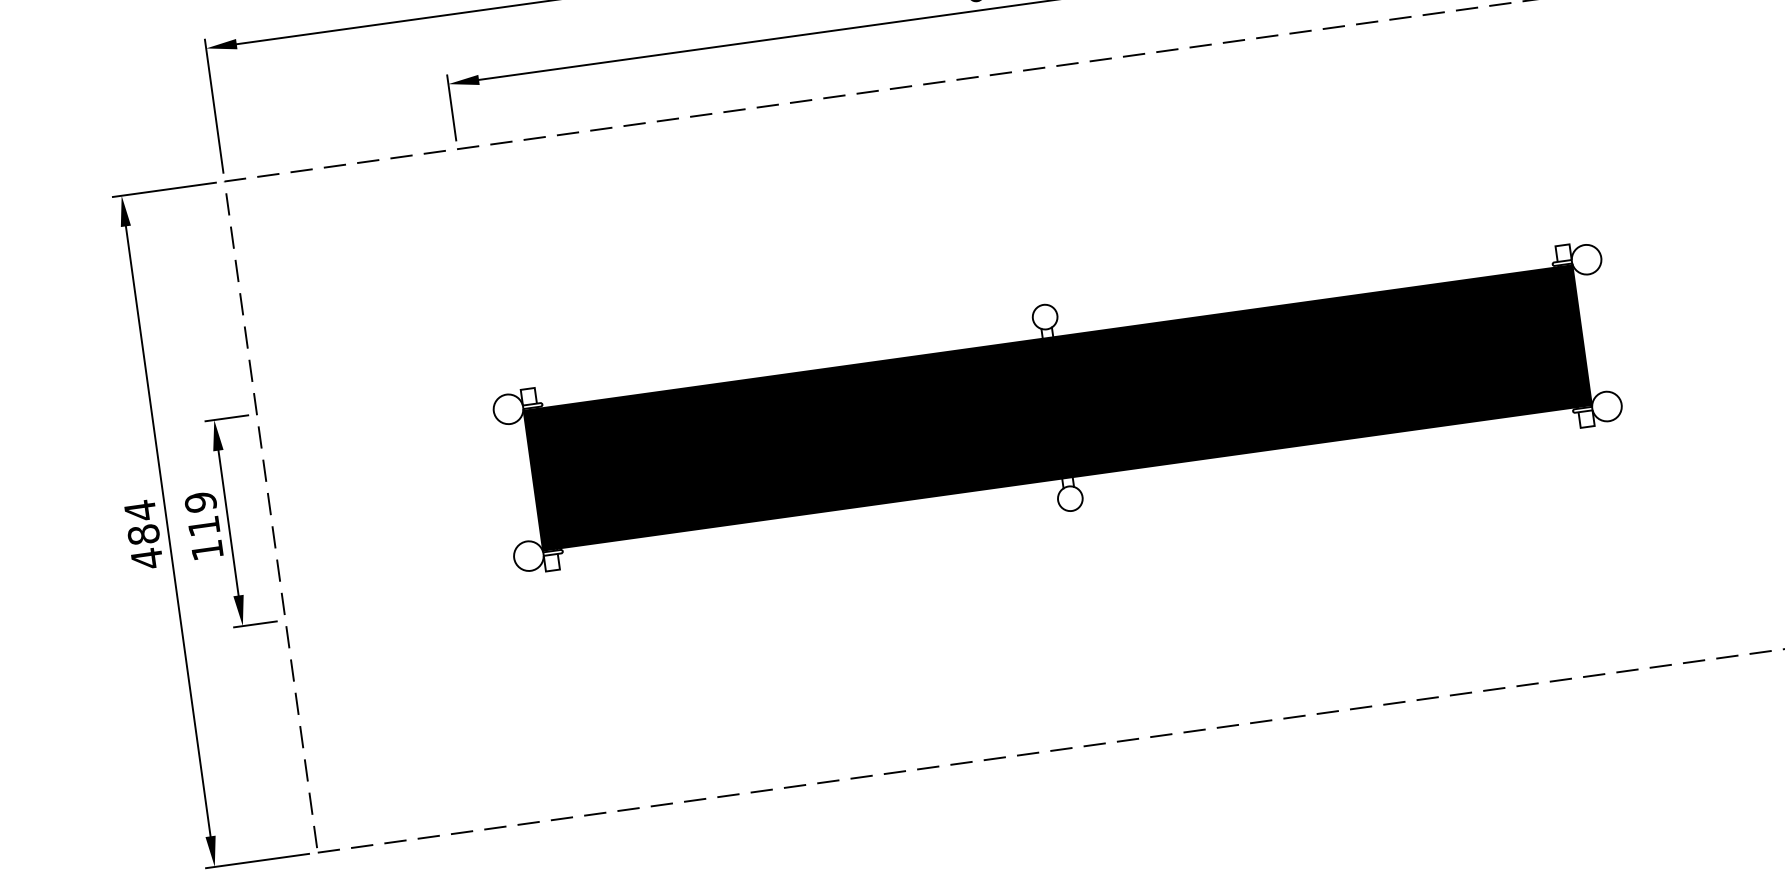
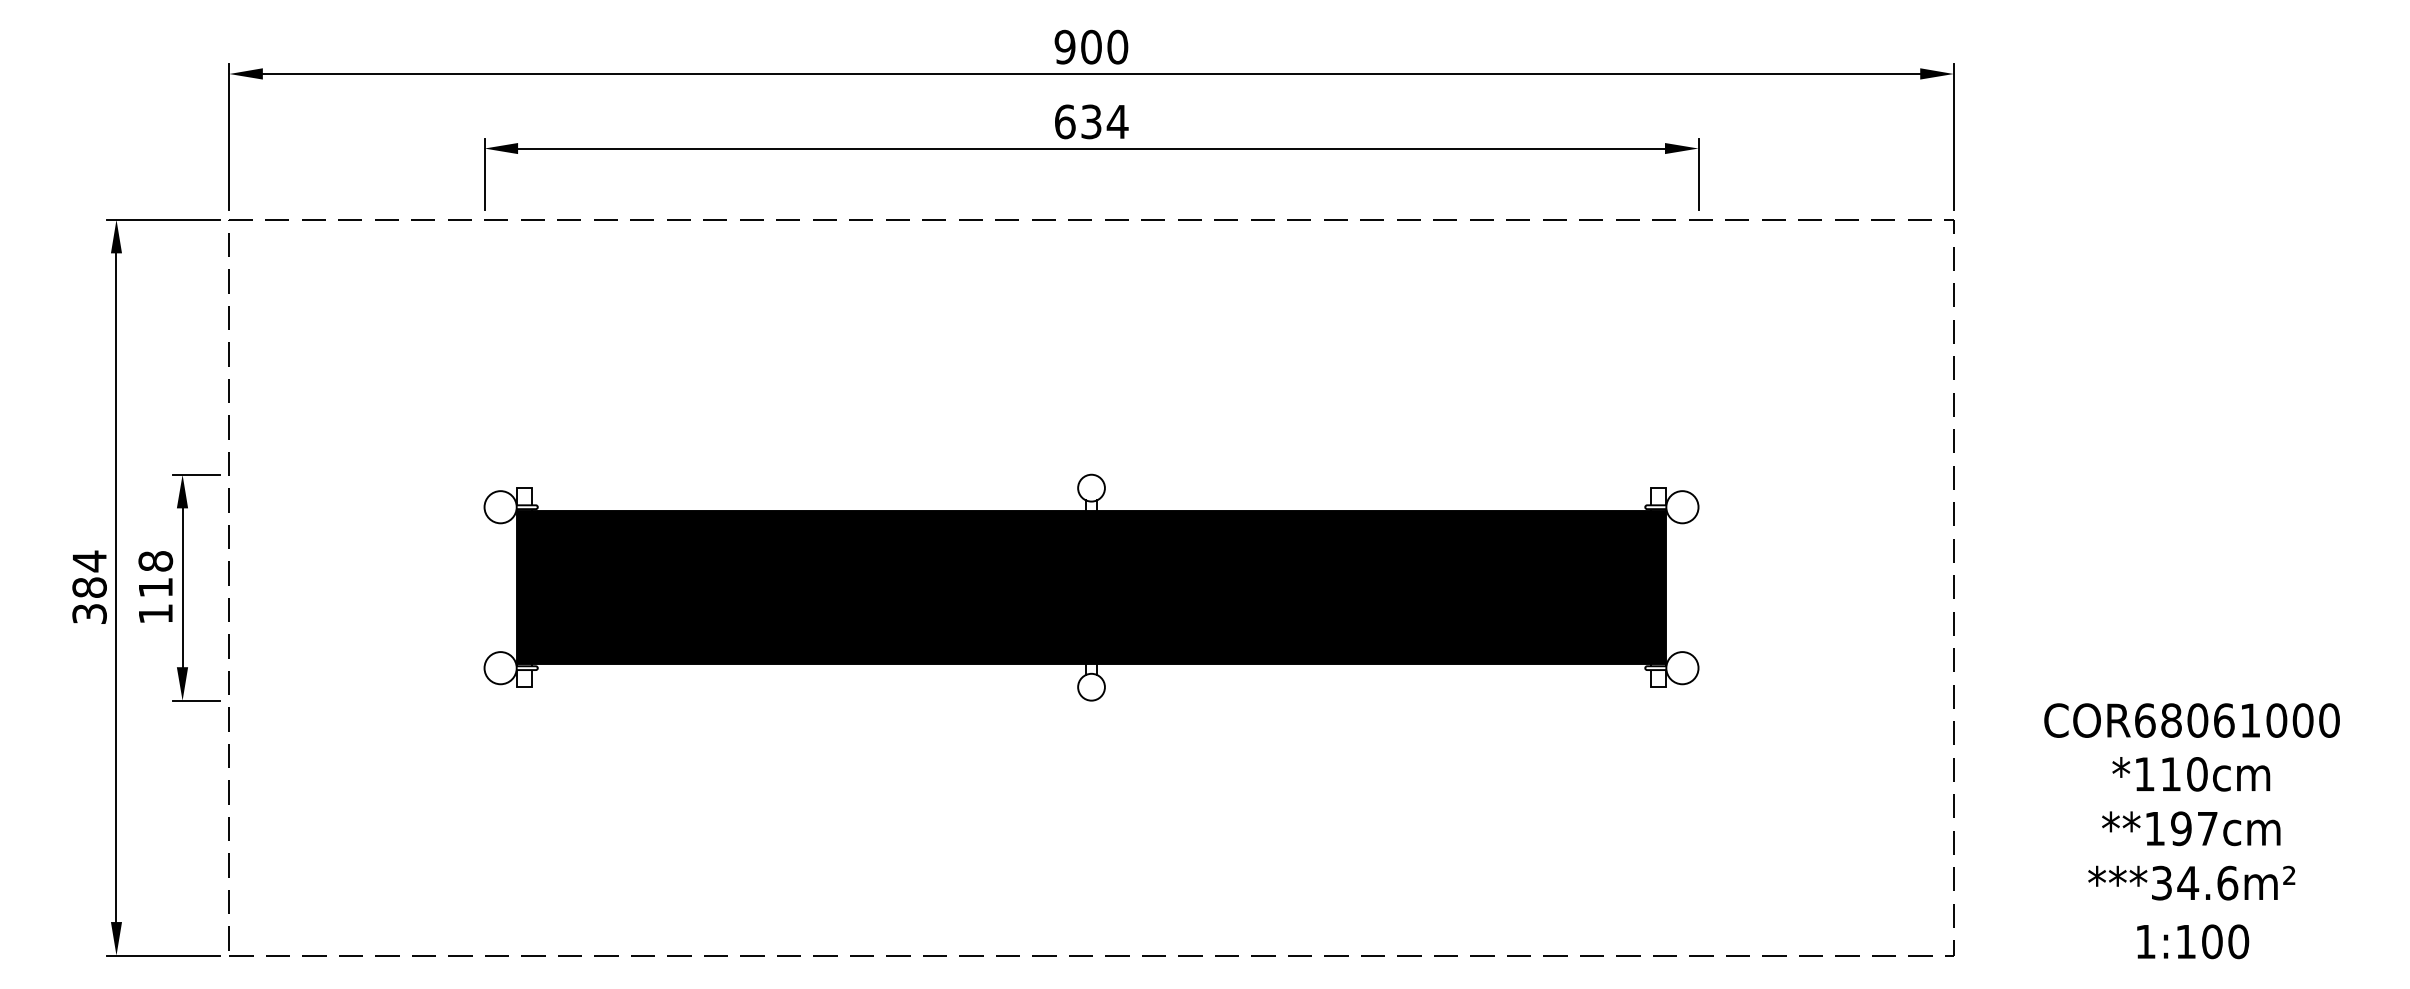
text: (200, 502) -> (155, 561), 119 -> 118
text: (147, 559) -> (89, 614), 484 -> 384

